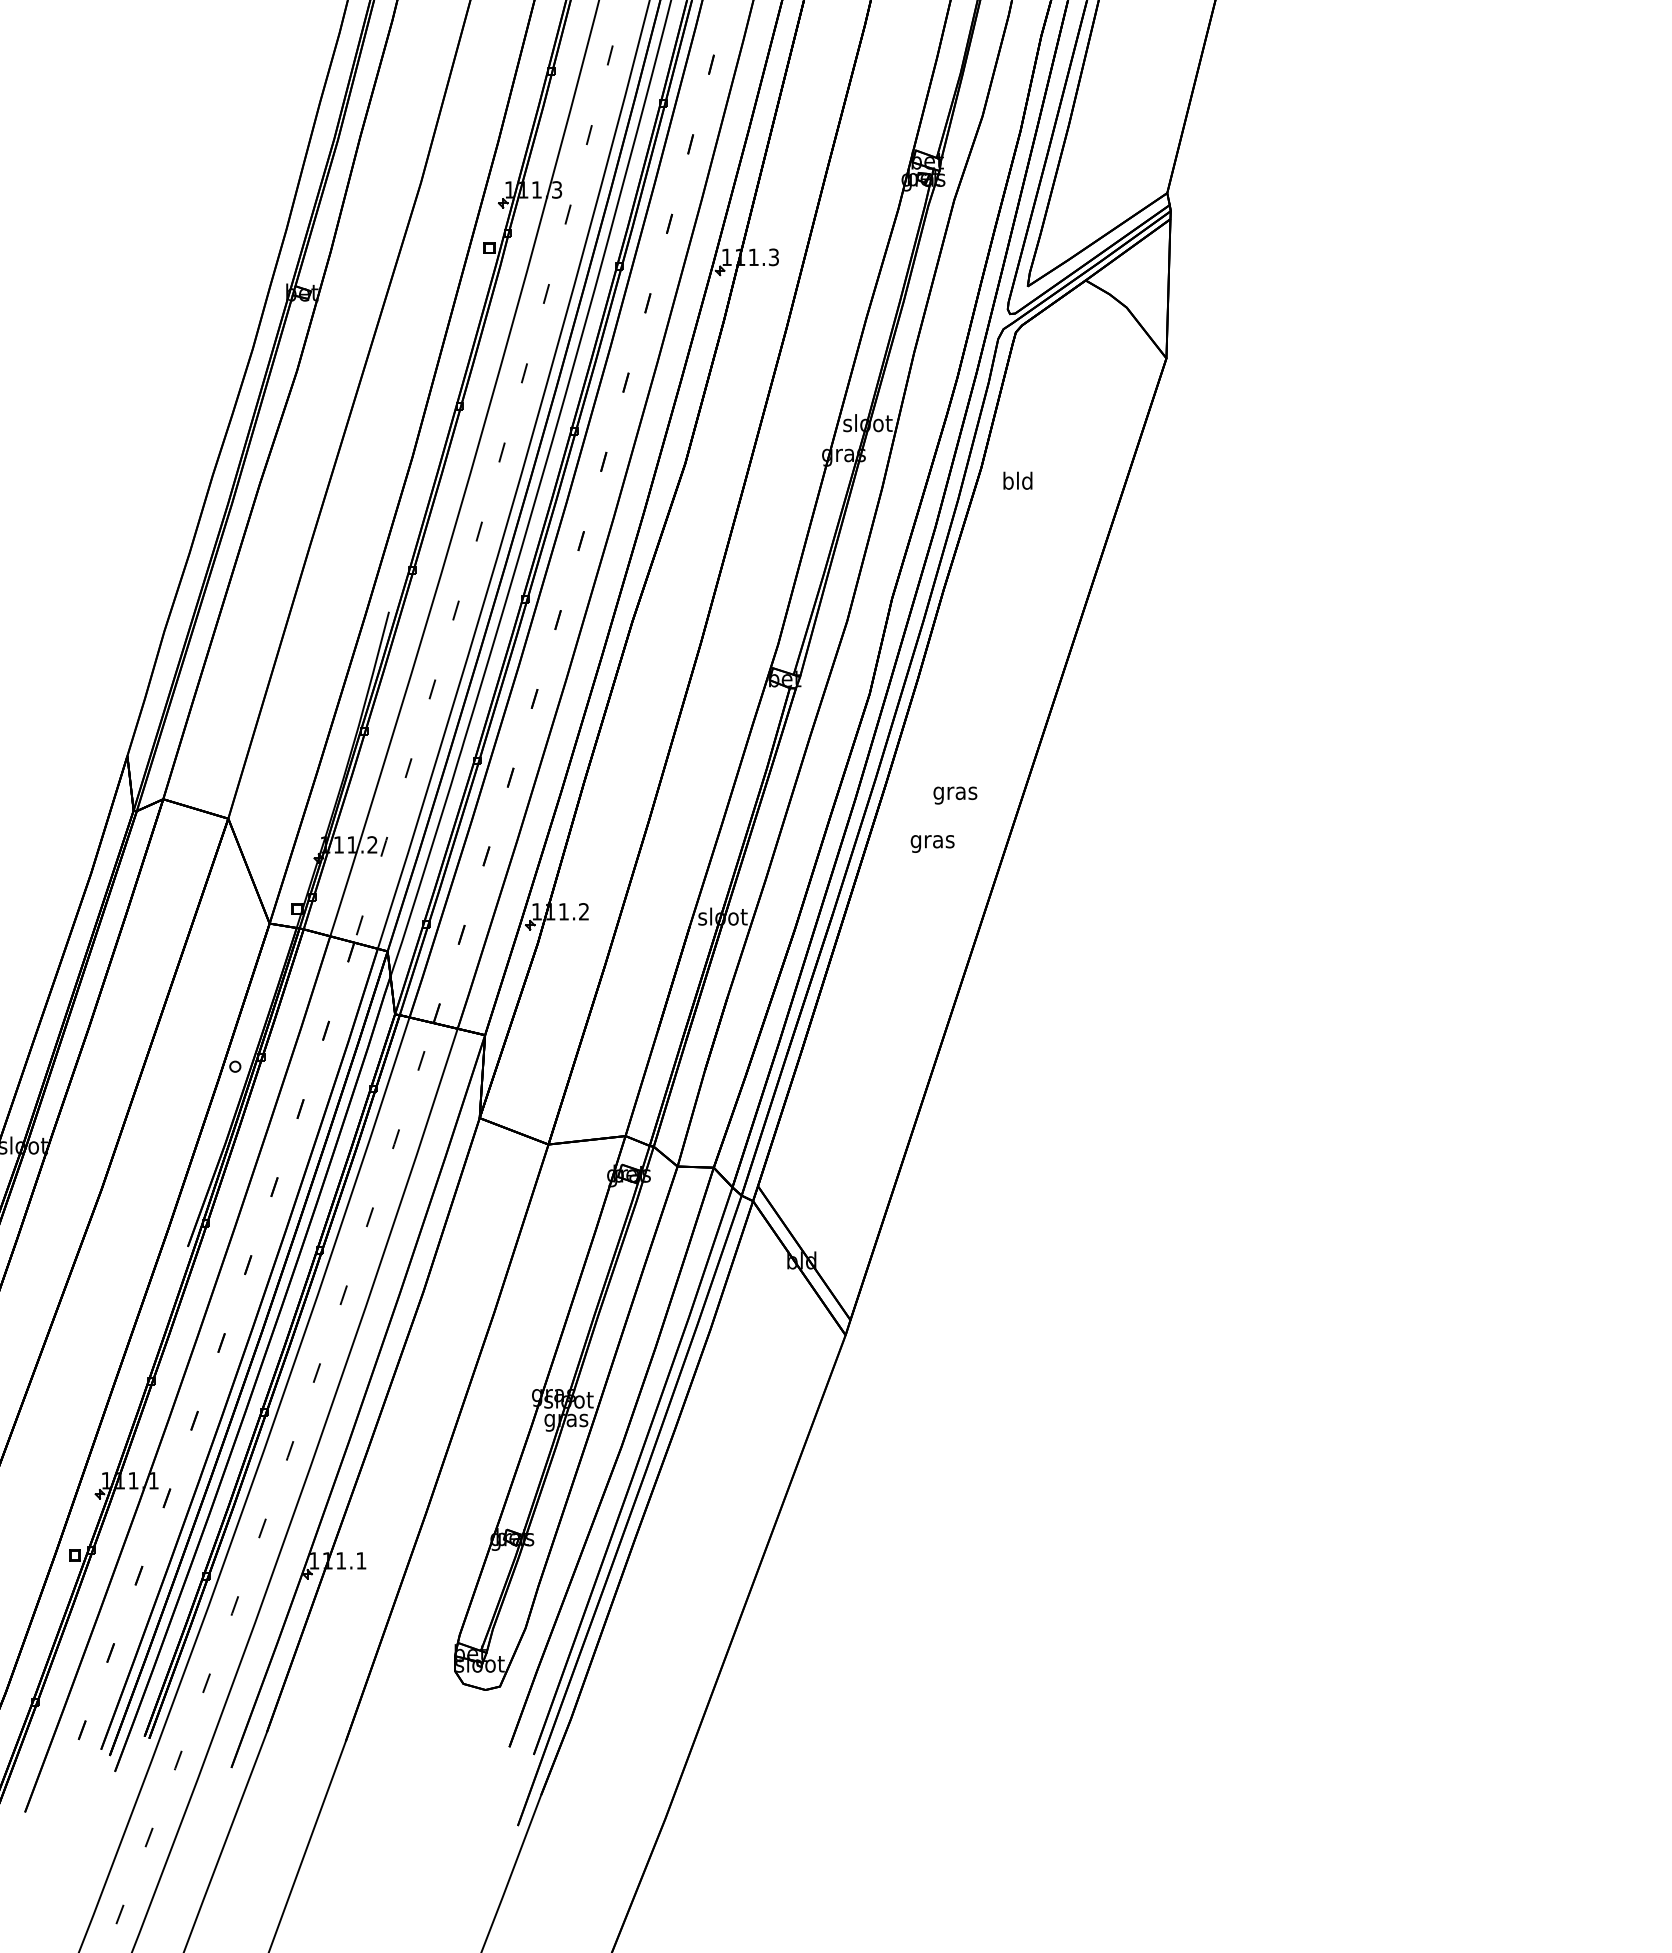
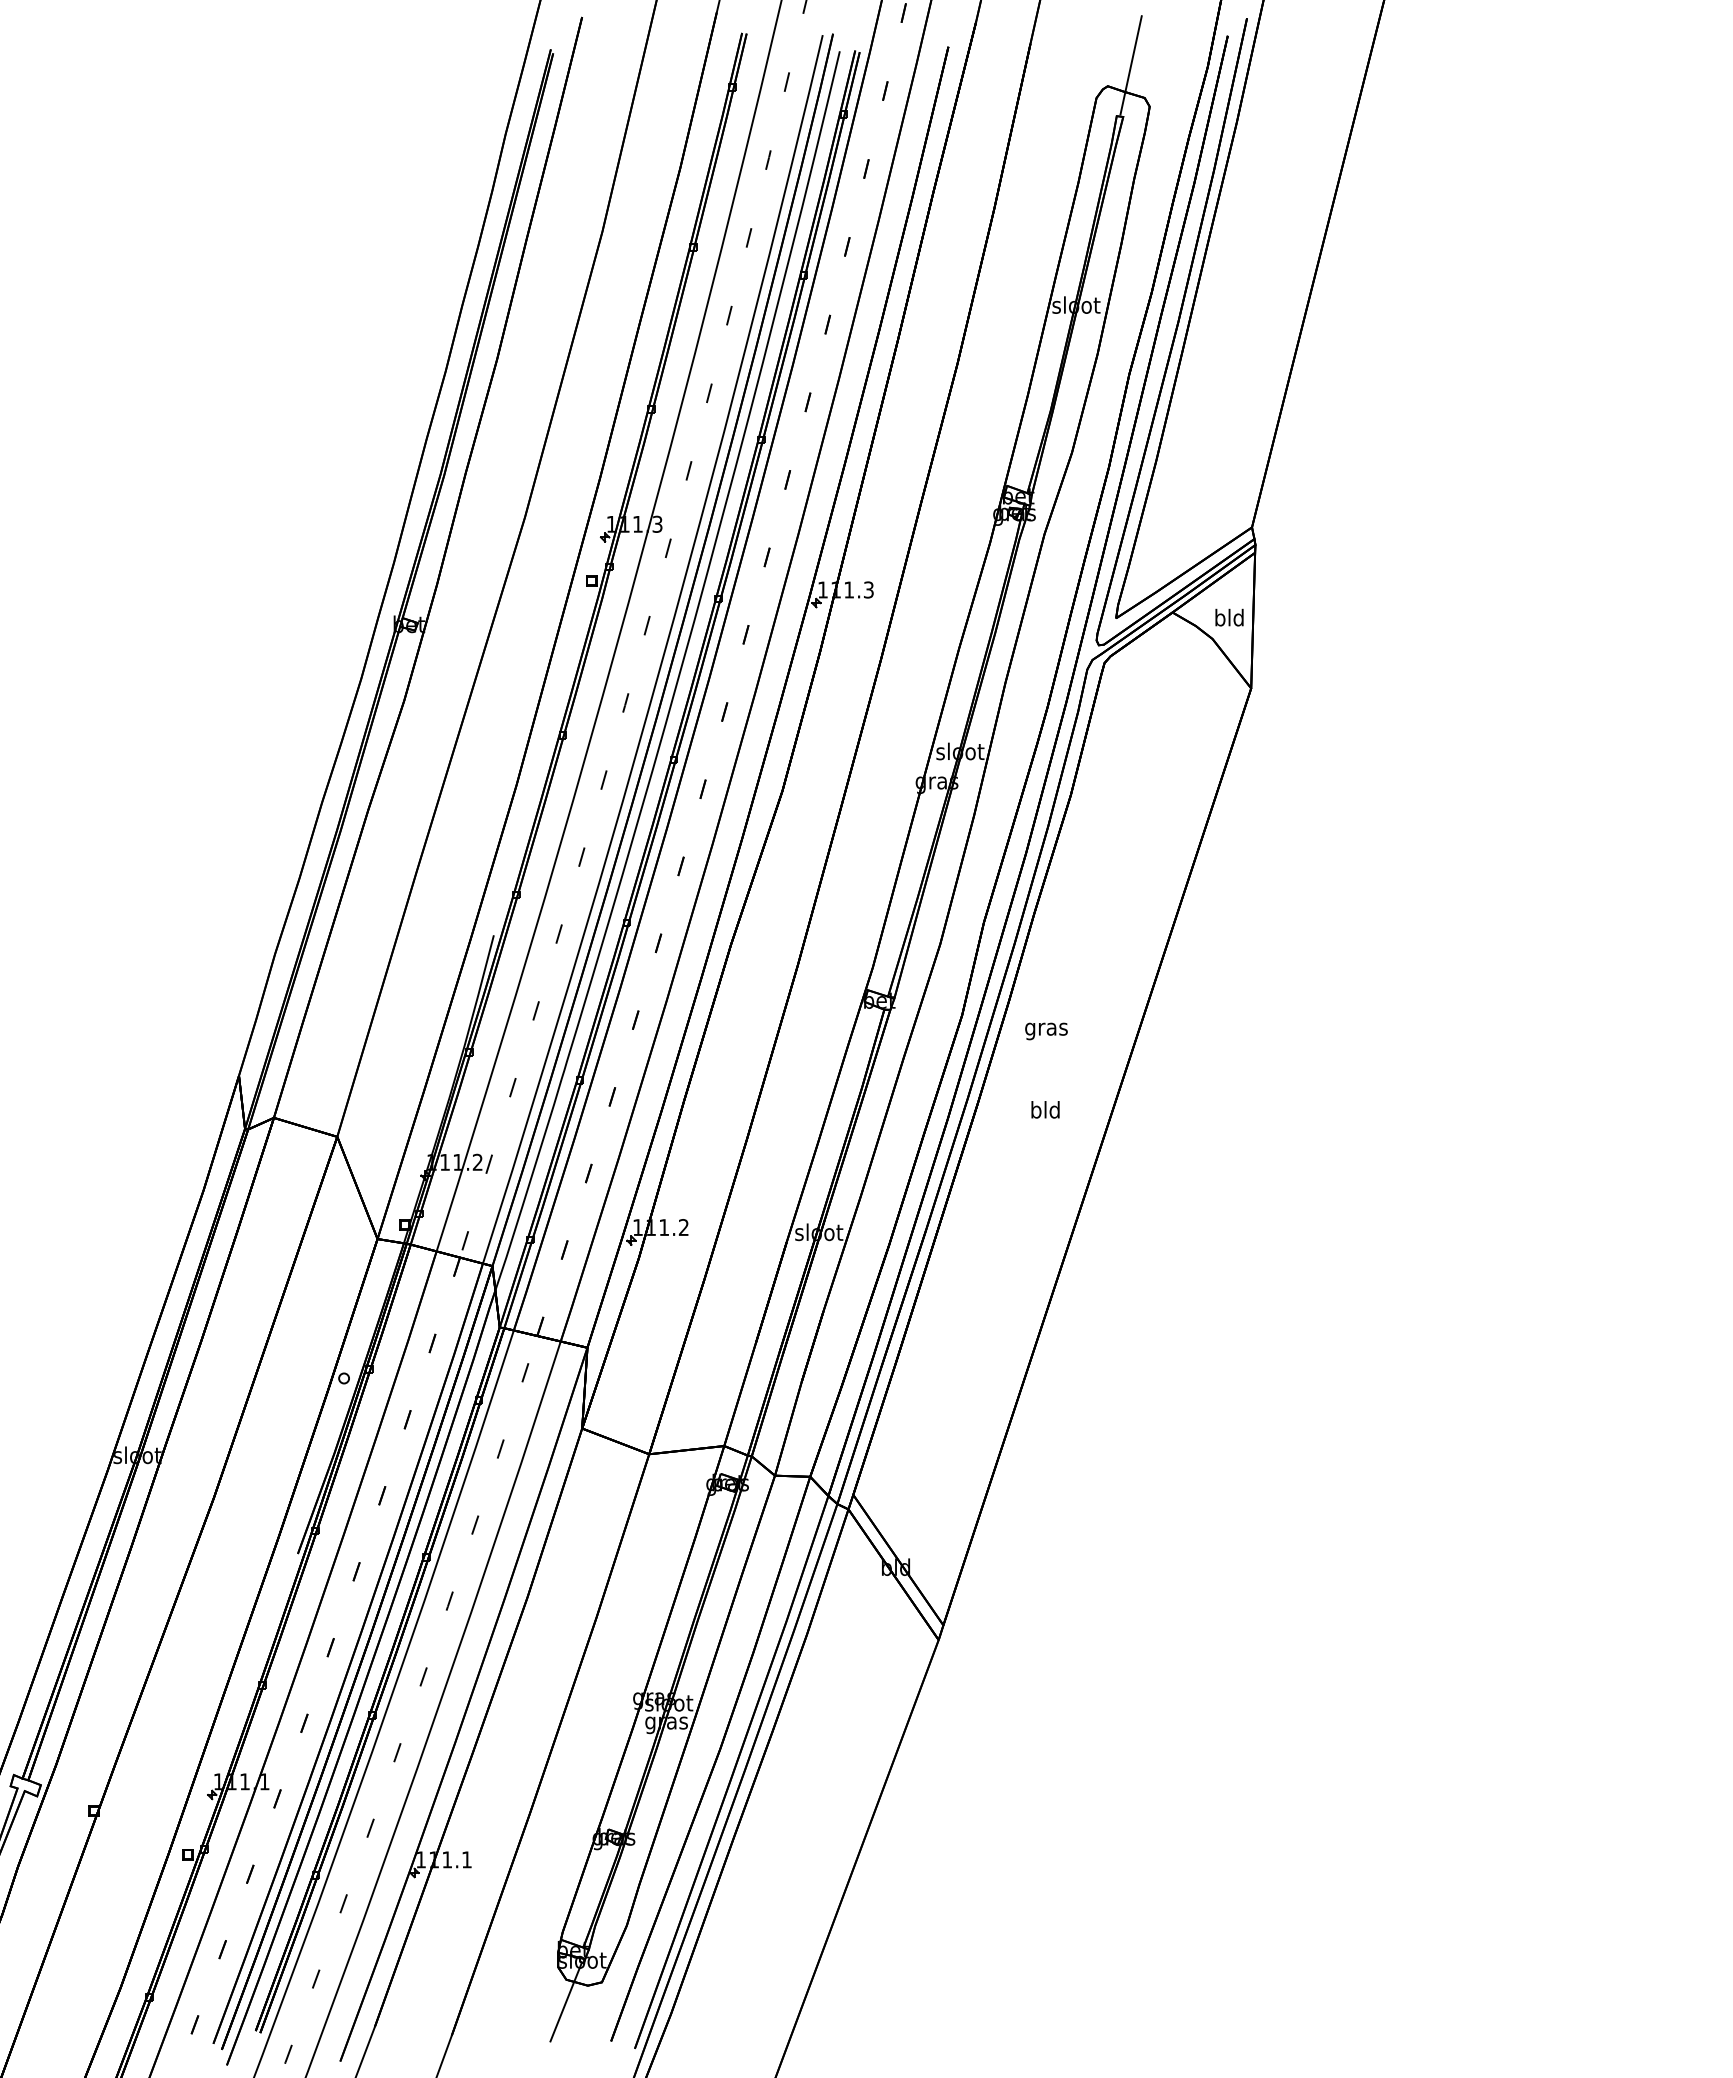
text: (1017, 480) -> (1229, 617), moved
text: (955, 793) -> (1045, 1112), gras -> bld
text: (932, 844) -> (1046, 1031), moved
line: (462, 1707) -> (565, 2002), added

